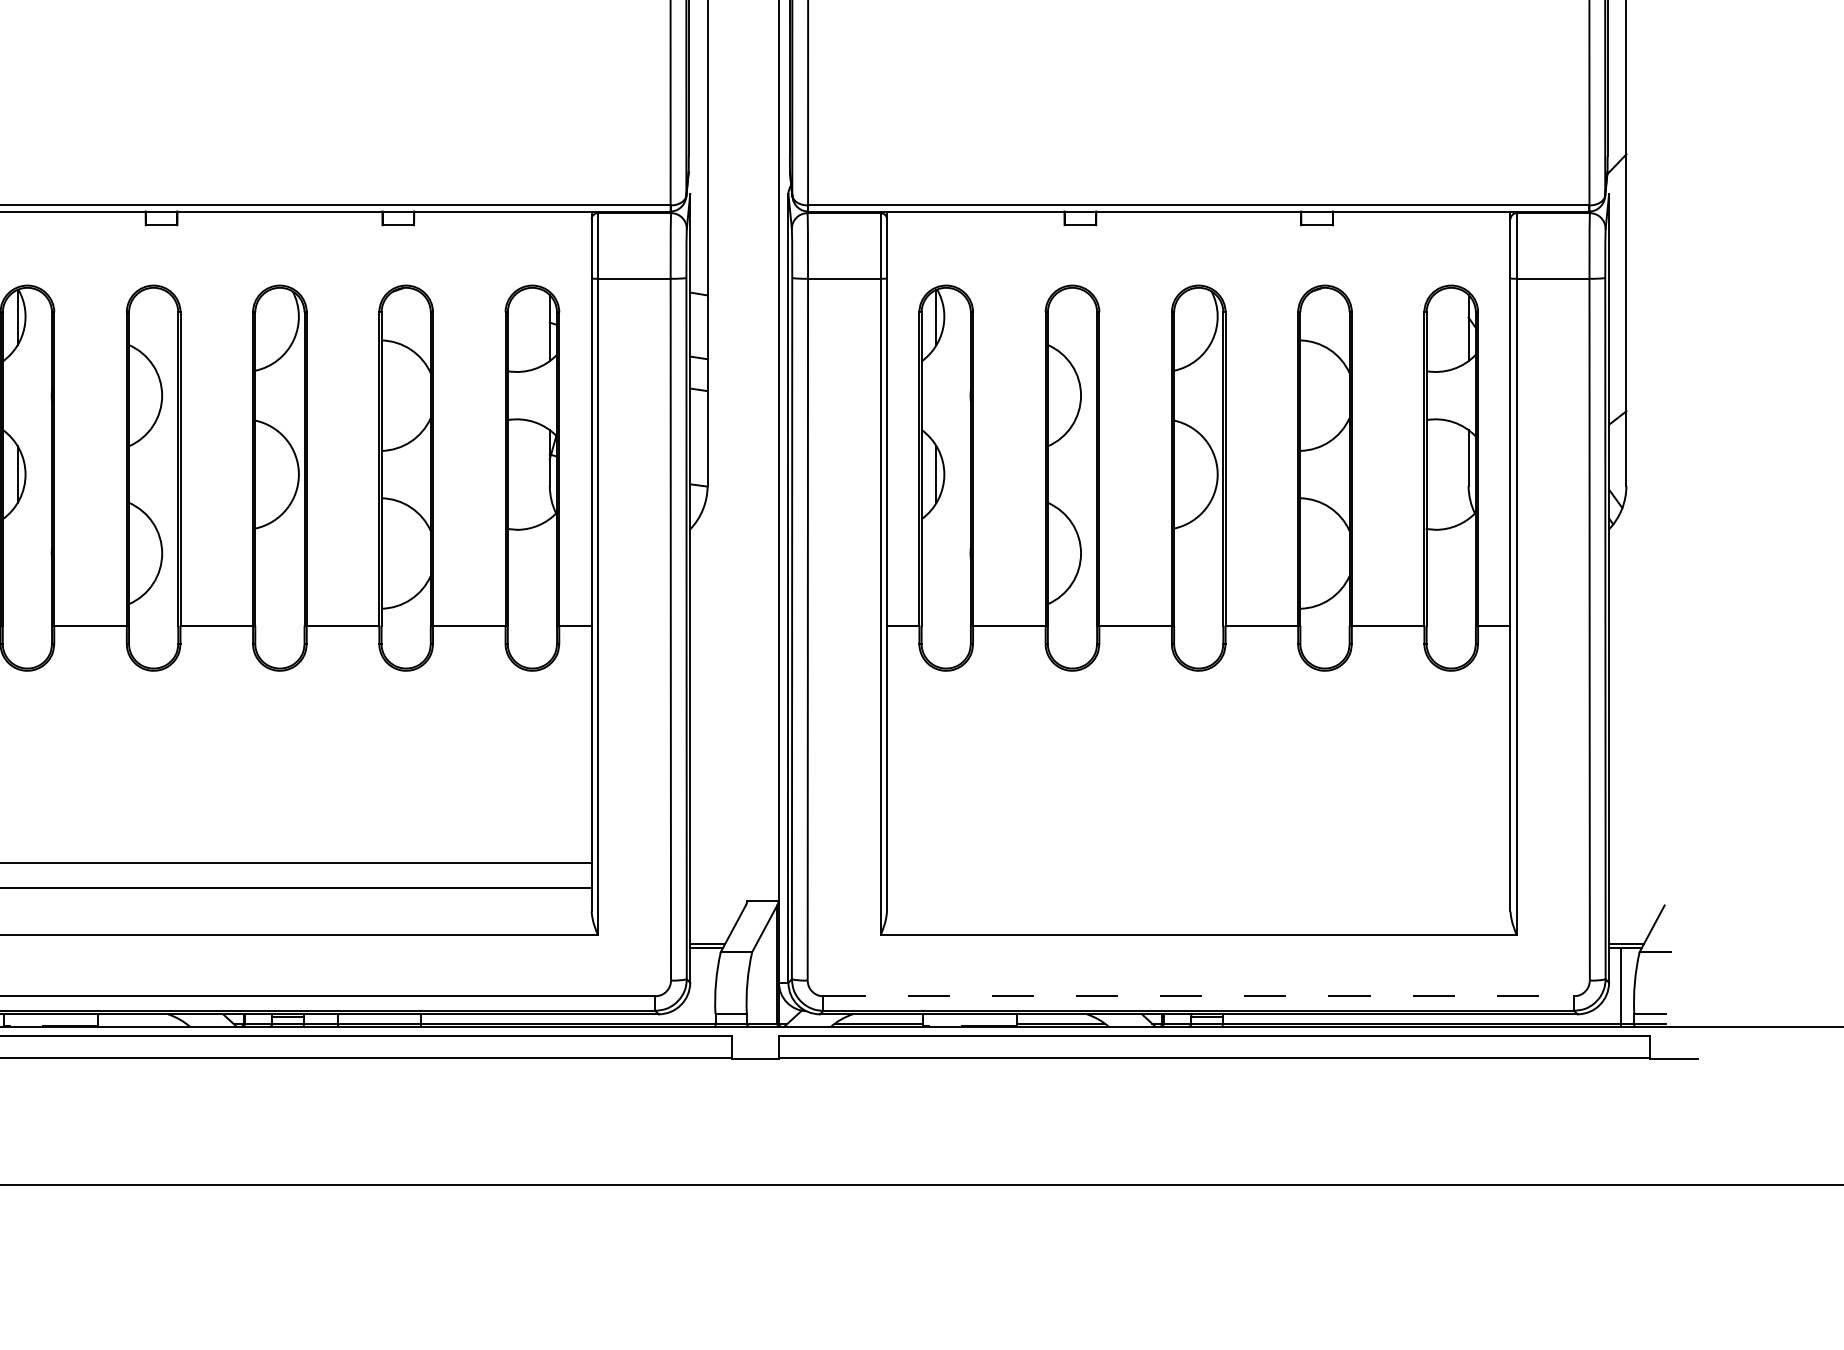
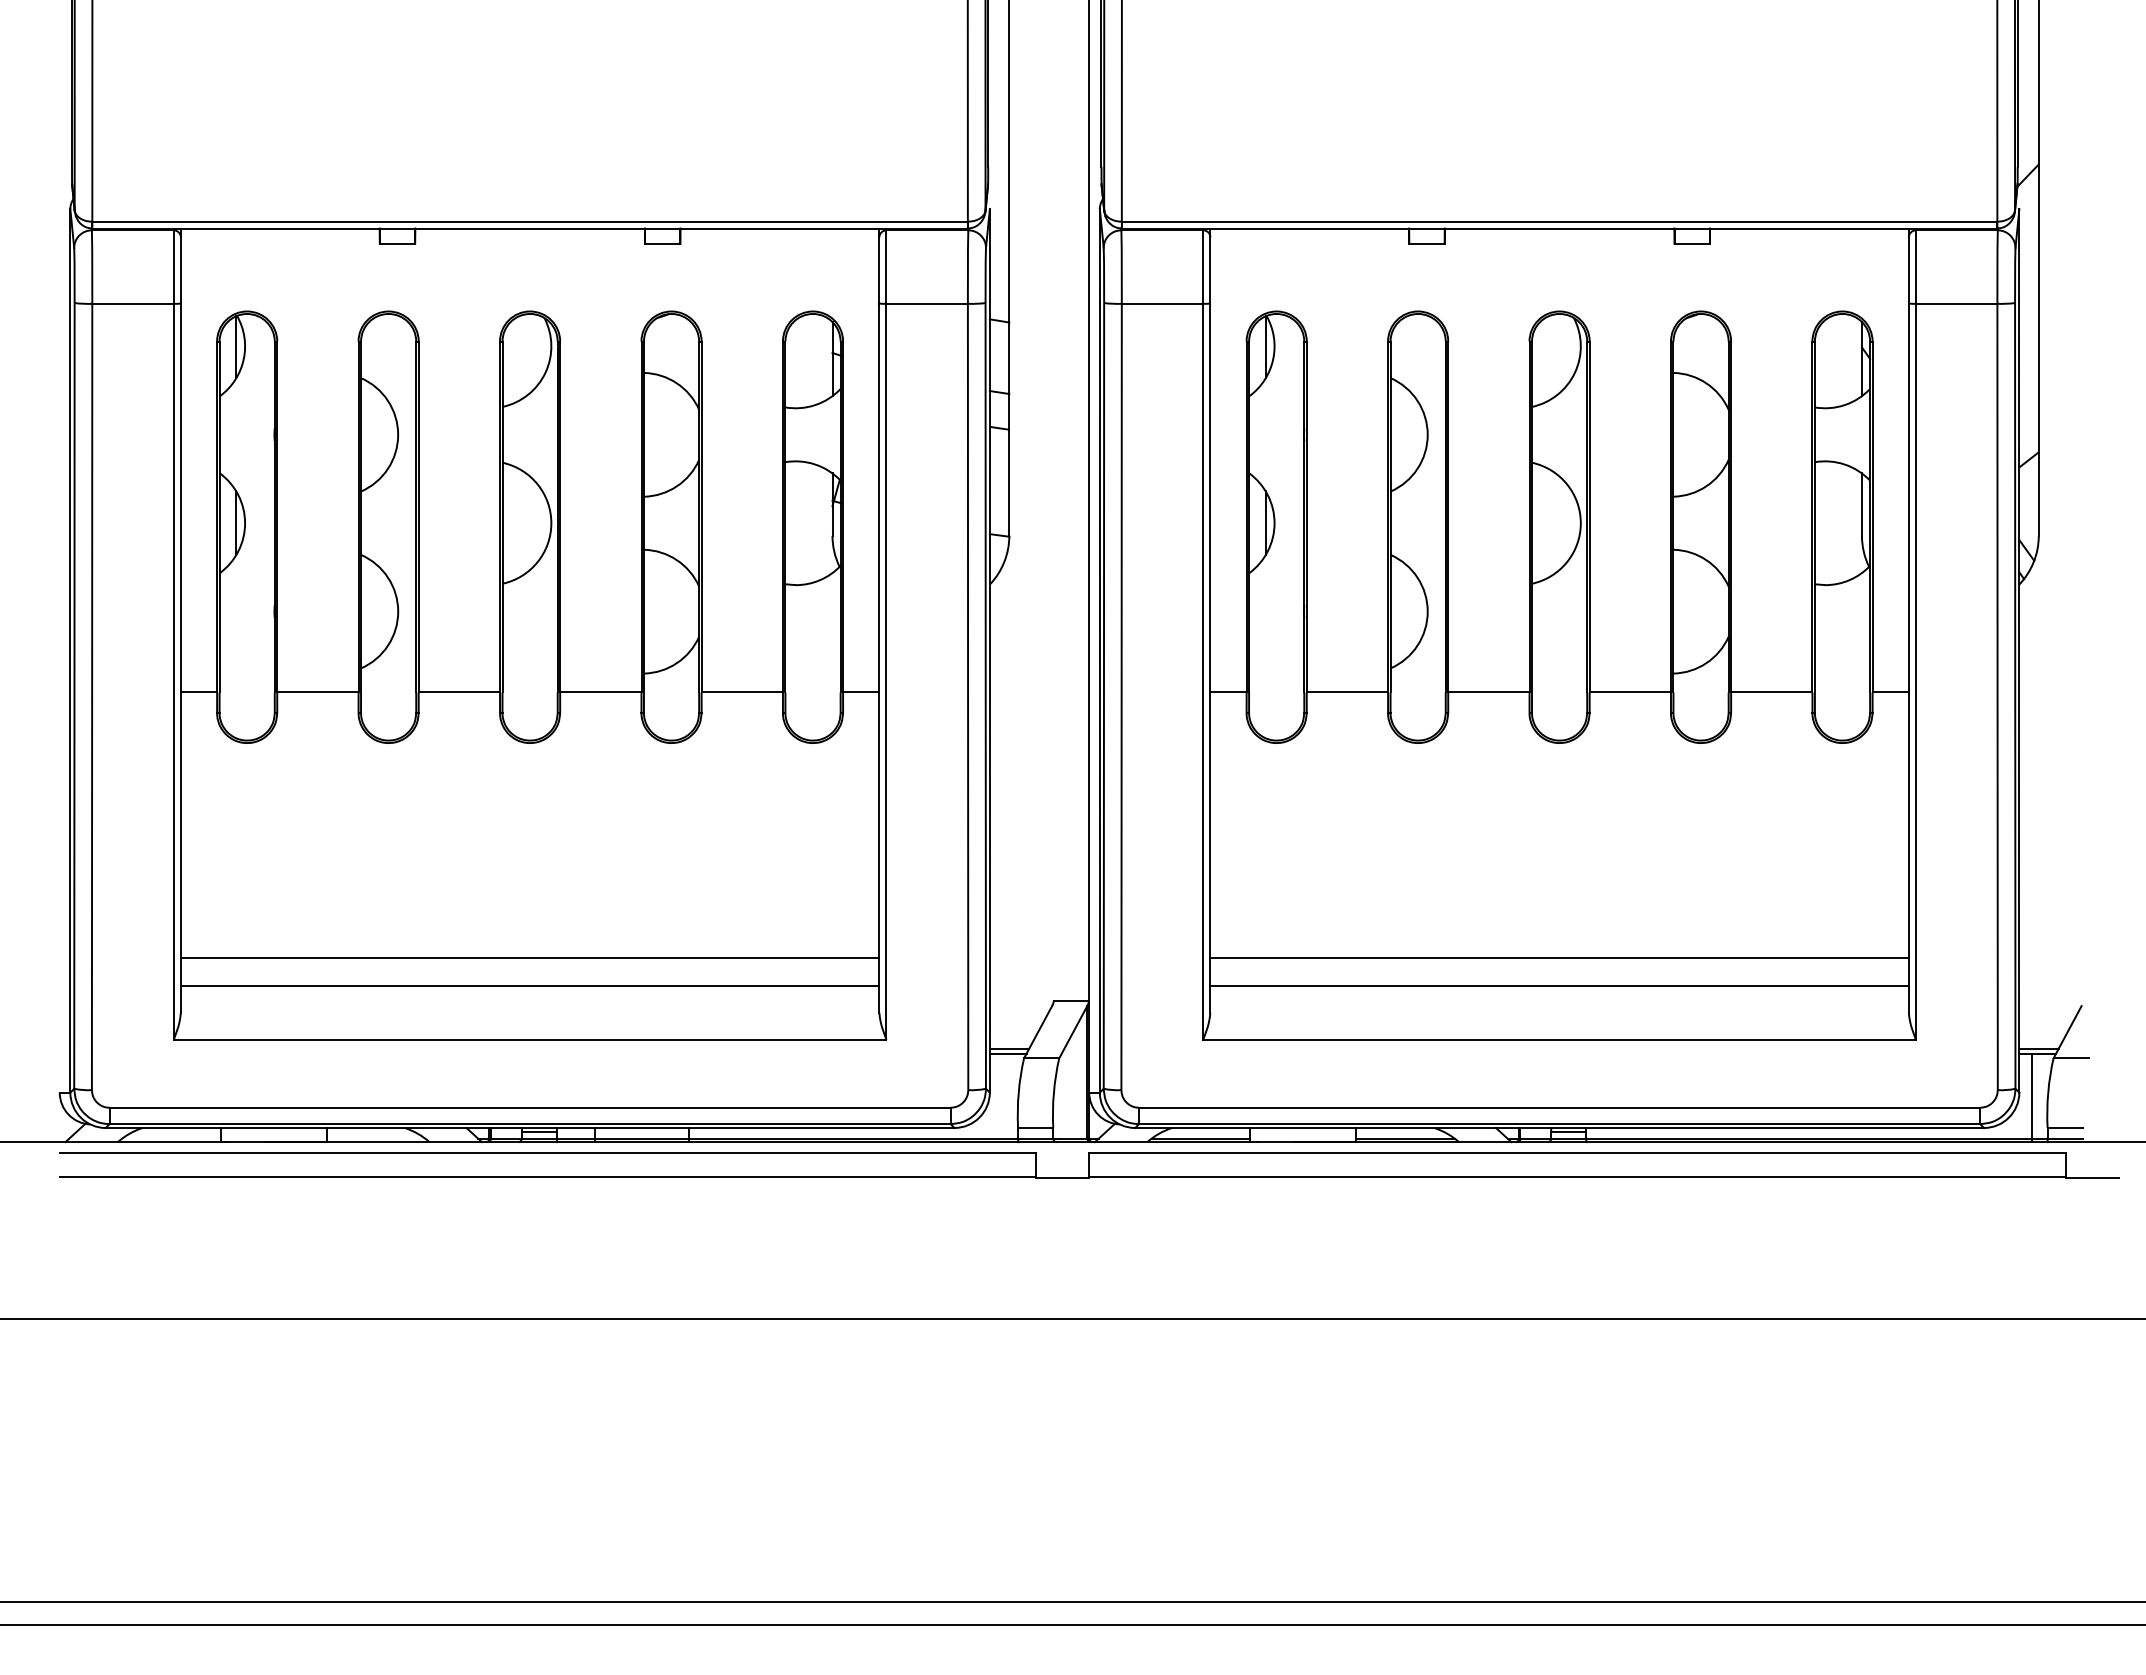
line: (1198, 863) -> (1559, 958), added
line: (1198, 887) -> (1559, 985), added
line: (1198, 996) -> (1559, 1107), dashed -> solid

